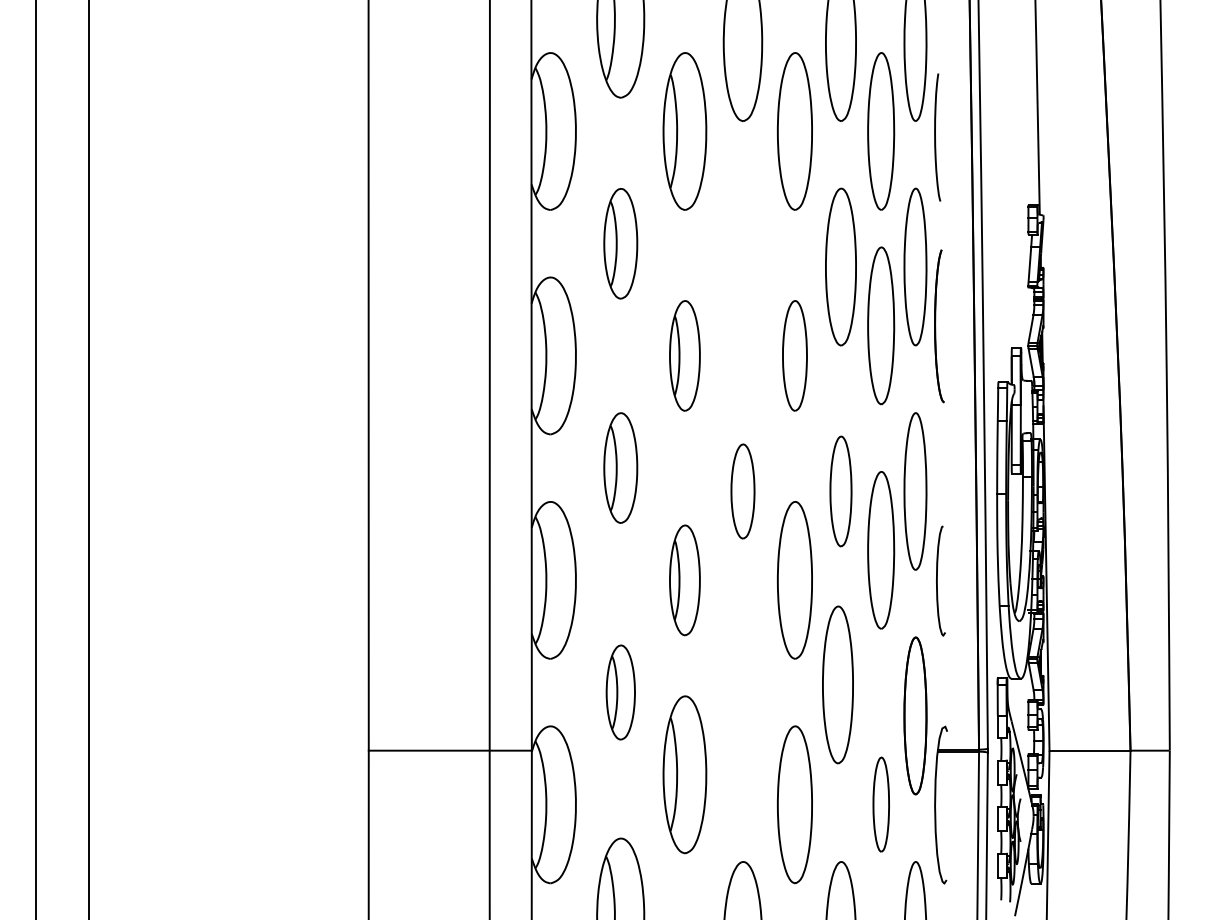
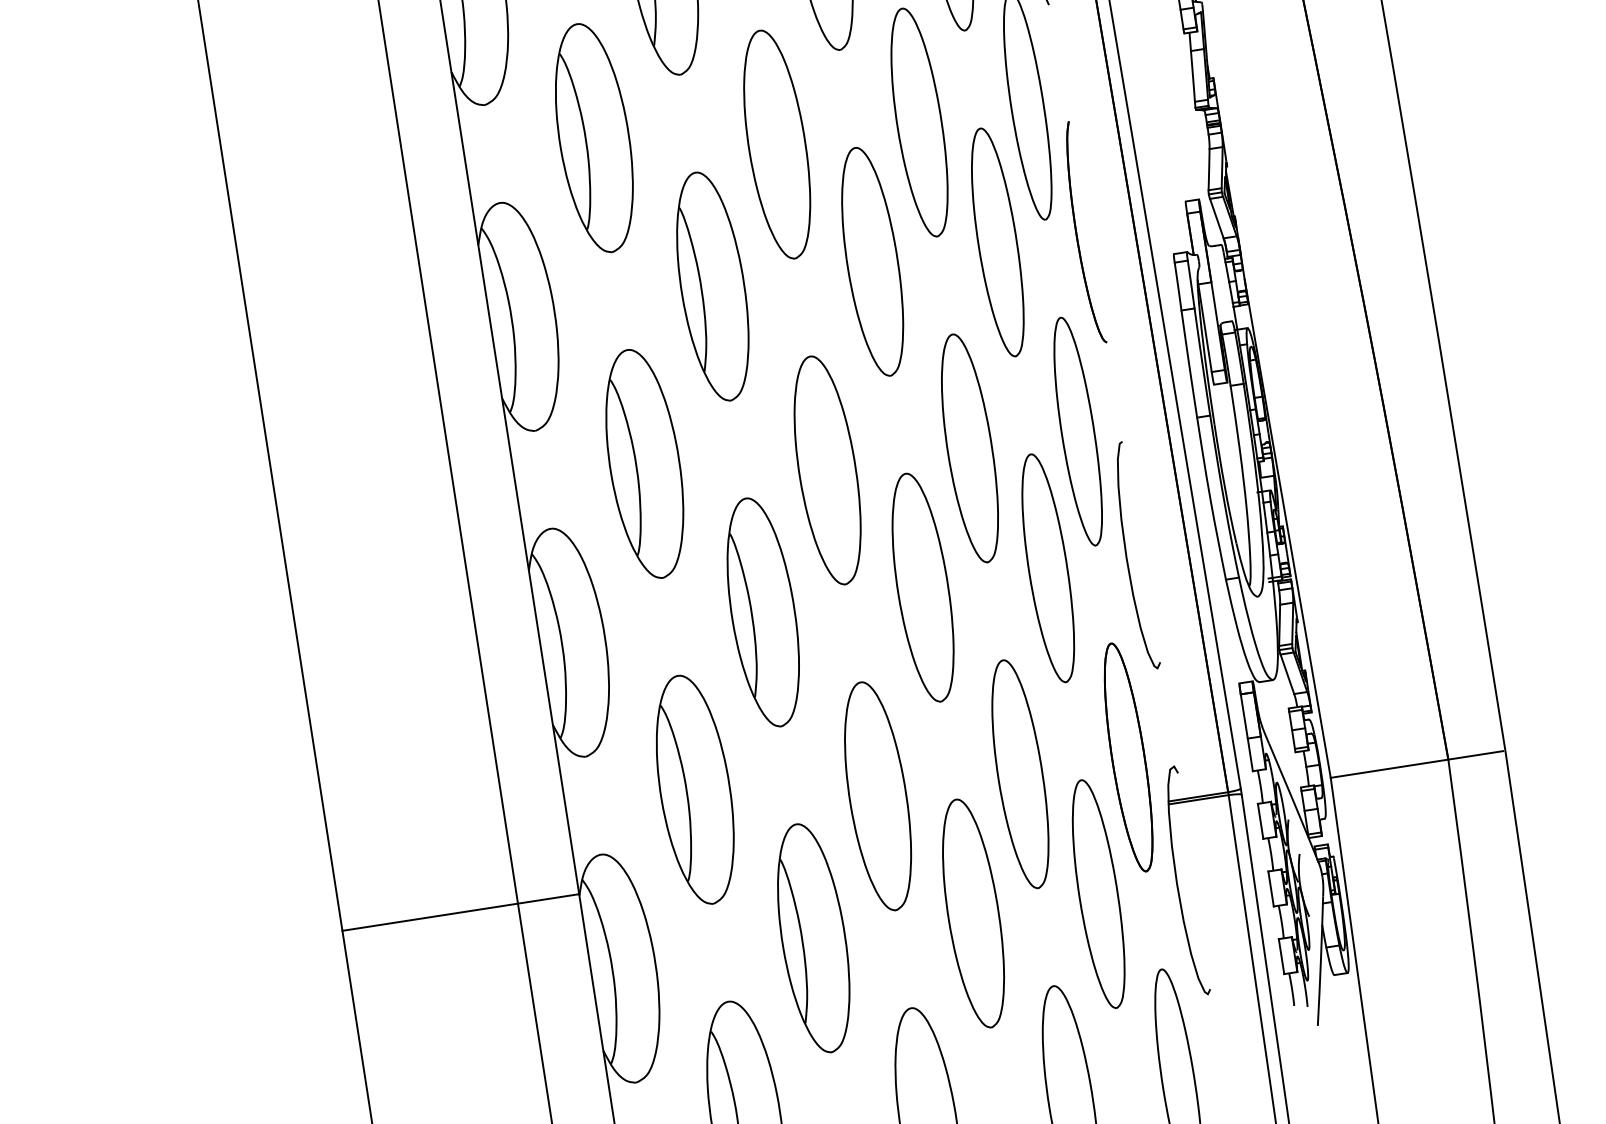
part: (620, 243) -> (593, 137), size x1.43
part: (742, 266) -> (776, 143), added
part: (881, 325) -> (998, 241), moved
part: (939, 326) -> (1082, 233), moved
part: (684, 355) -> (711, 286), size x1.43
part: (794, 355) -> (871, 261), size x1.43
part: (620, 467) -> (644, 463), size x1.43
part: (742, 491) -> (826, 470), size x1.67
part: (840, 491) -> (969, 448), size x1.43
part: (881, 550) -> (1048, 568), moved
part: (684, 580) -> (762, 612), size x1.43
part: (940, 580) -> (1134, 555), size x1.43
part: (837, 684) -> (1019, 773), moved
part: (620, 692) -> (694, 789), size x1.67
part: (742, 715) -> (877, 795), added
part: (684, 774) -> (812, 938), moved
part: (881, 804) -> (1098, 893), size x1.67

